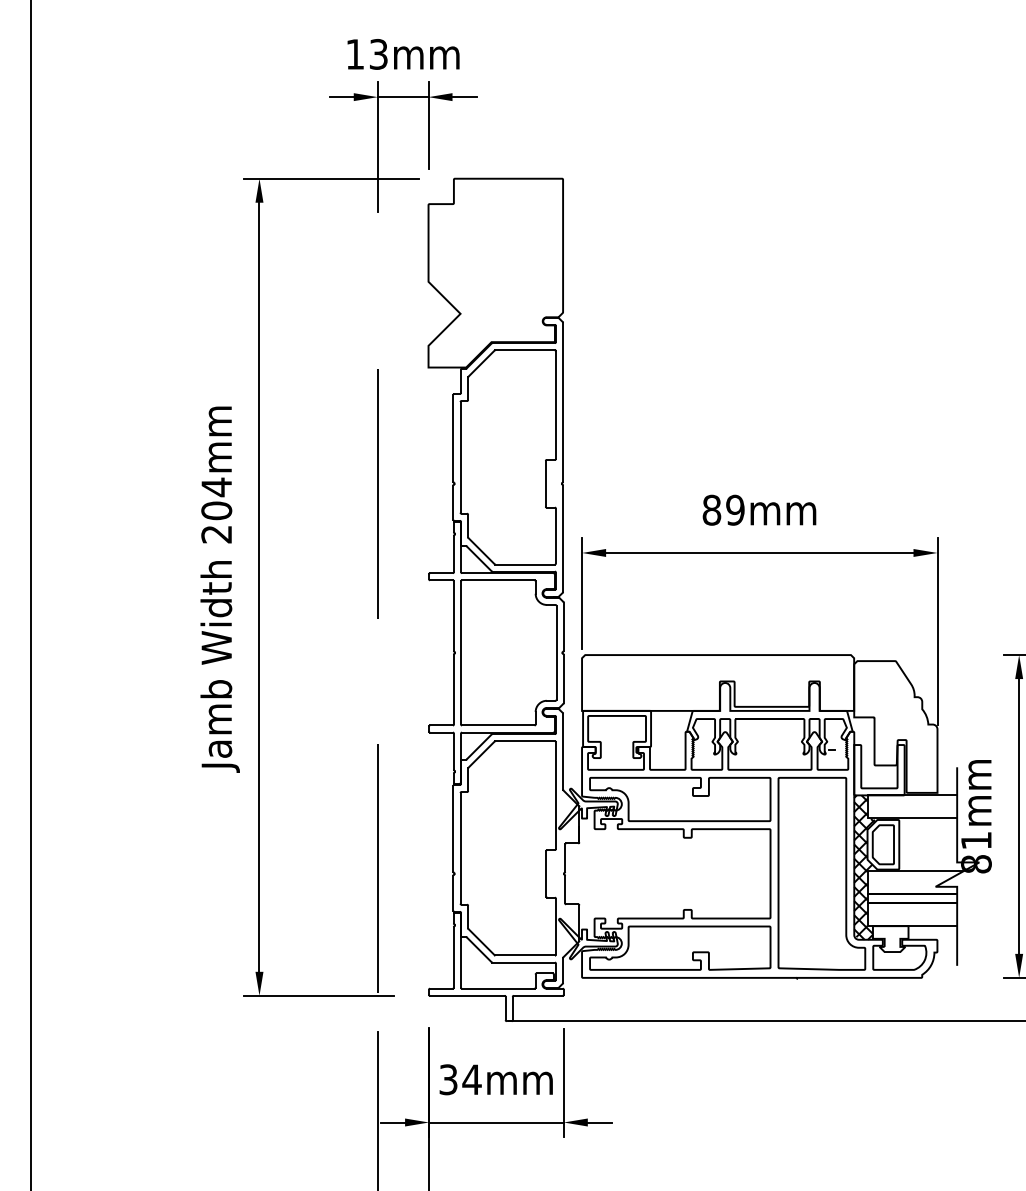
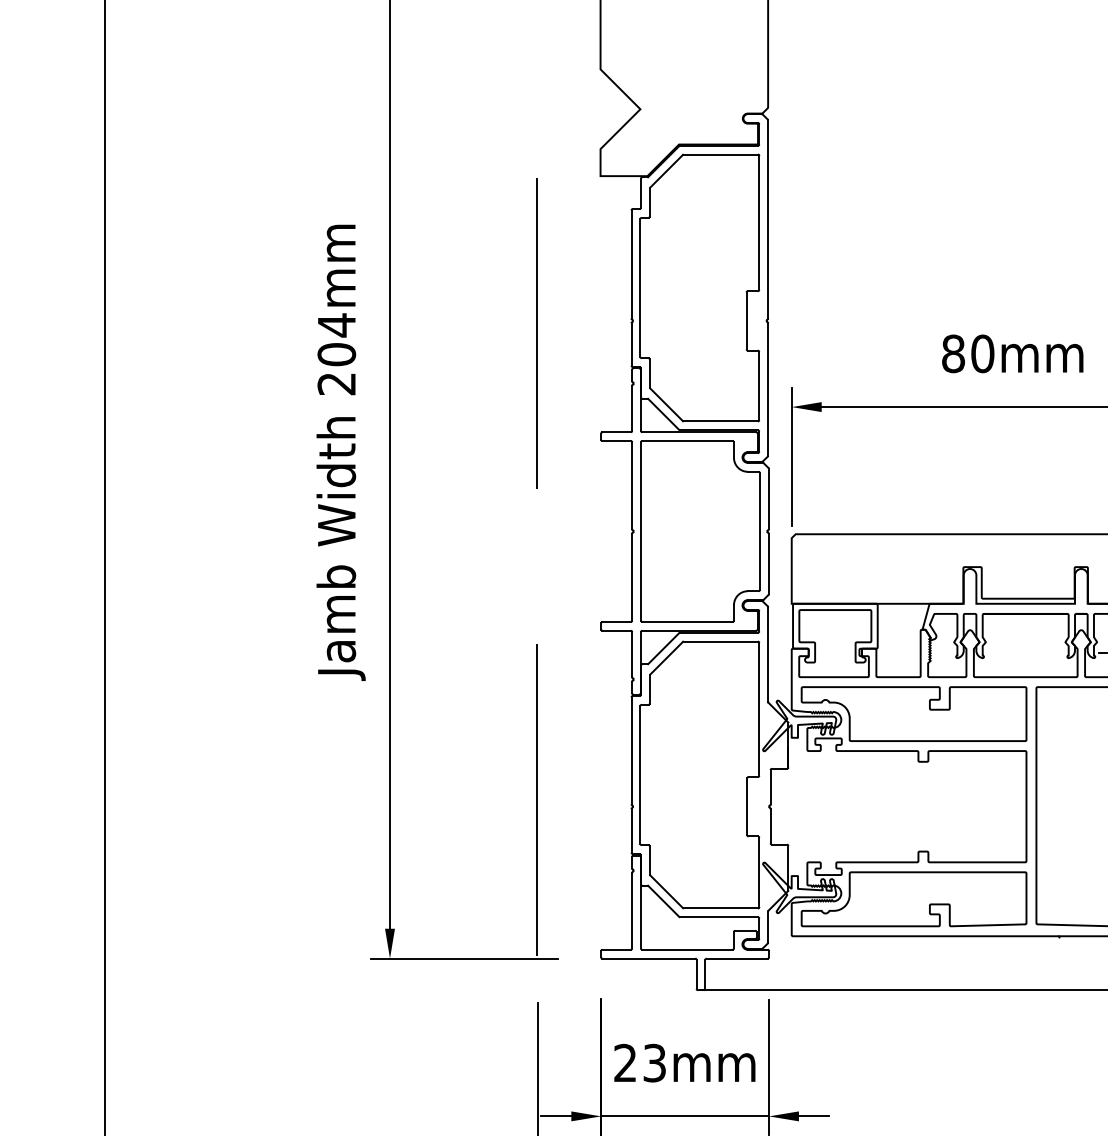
text: (735, 509) -> (982, 352), 89mm -> 80mm
text: (460, 1079) -> (640, 1062), 34mm -> 23mm

